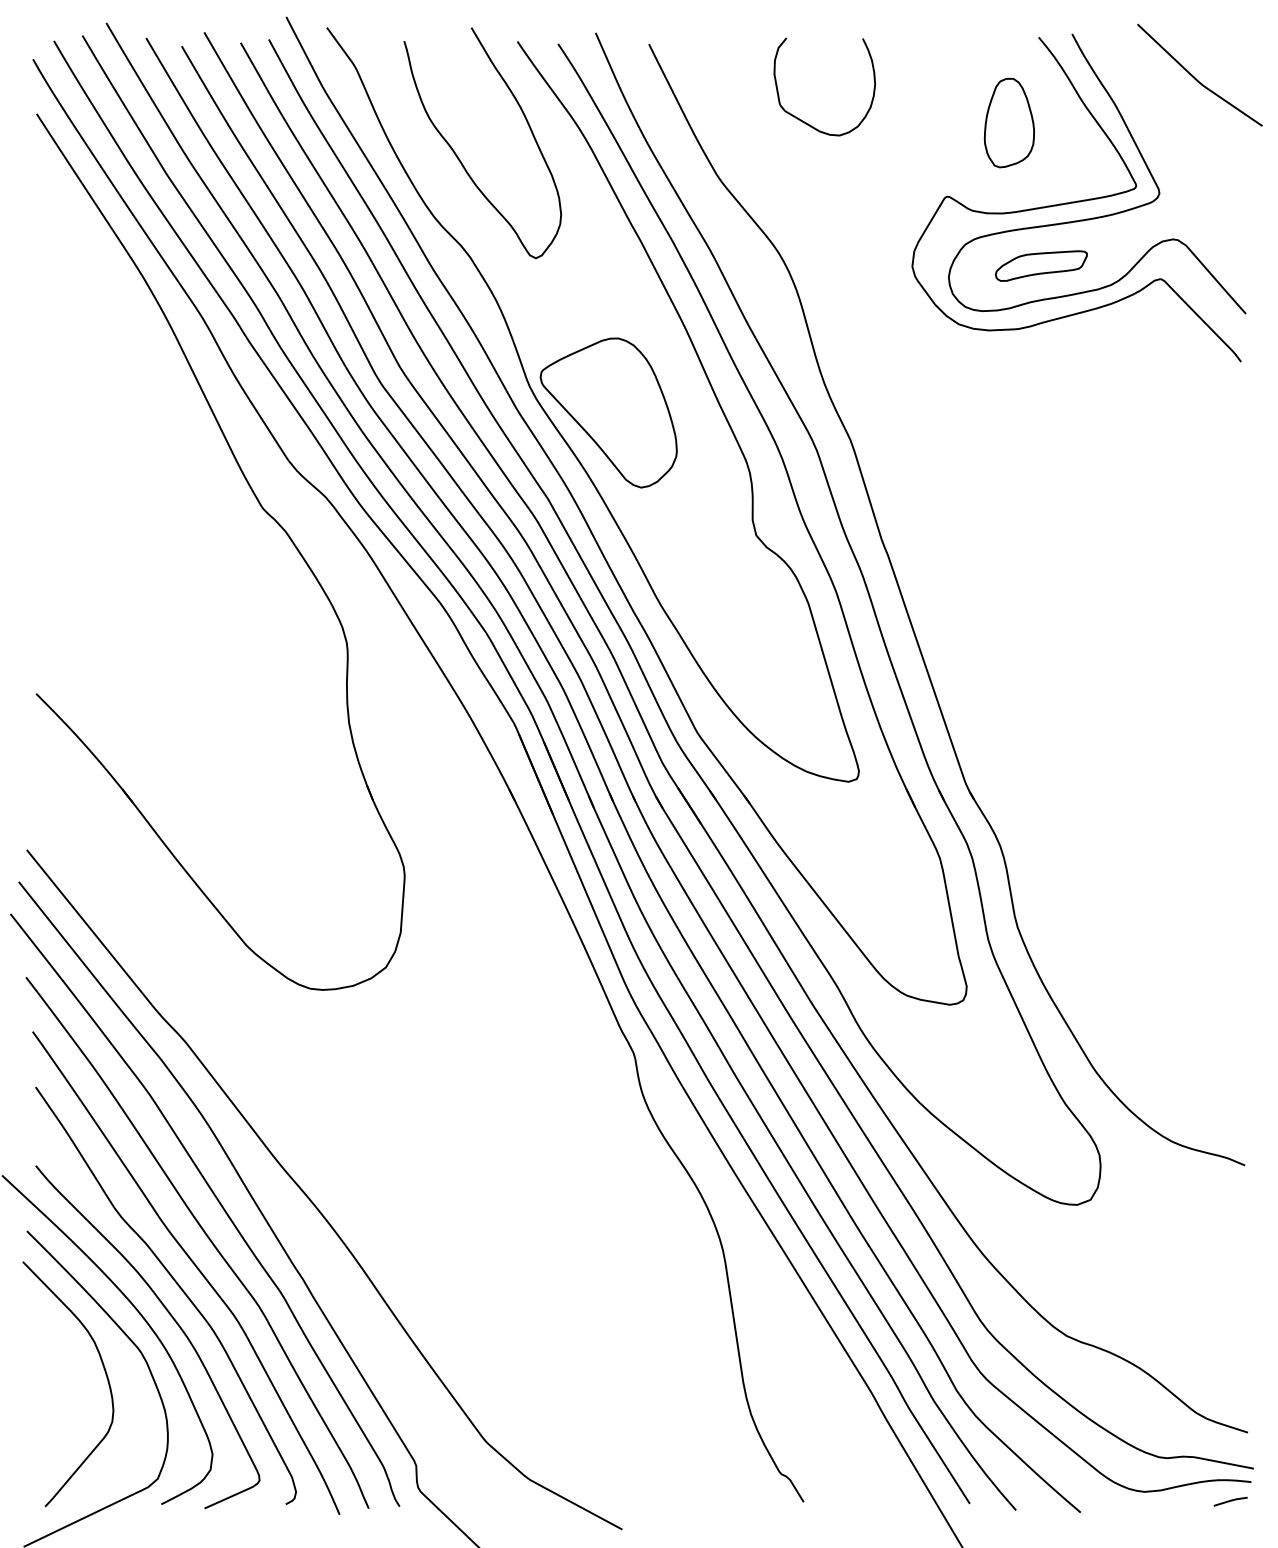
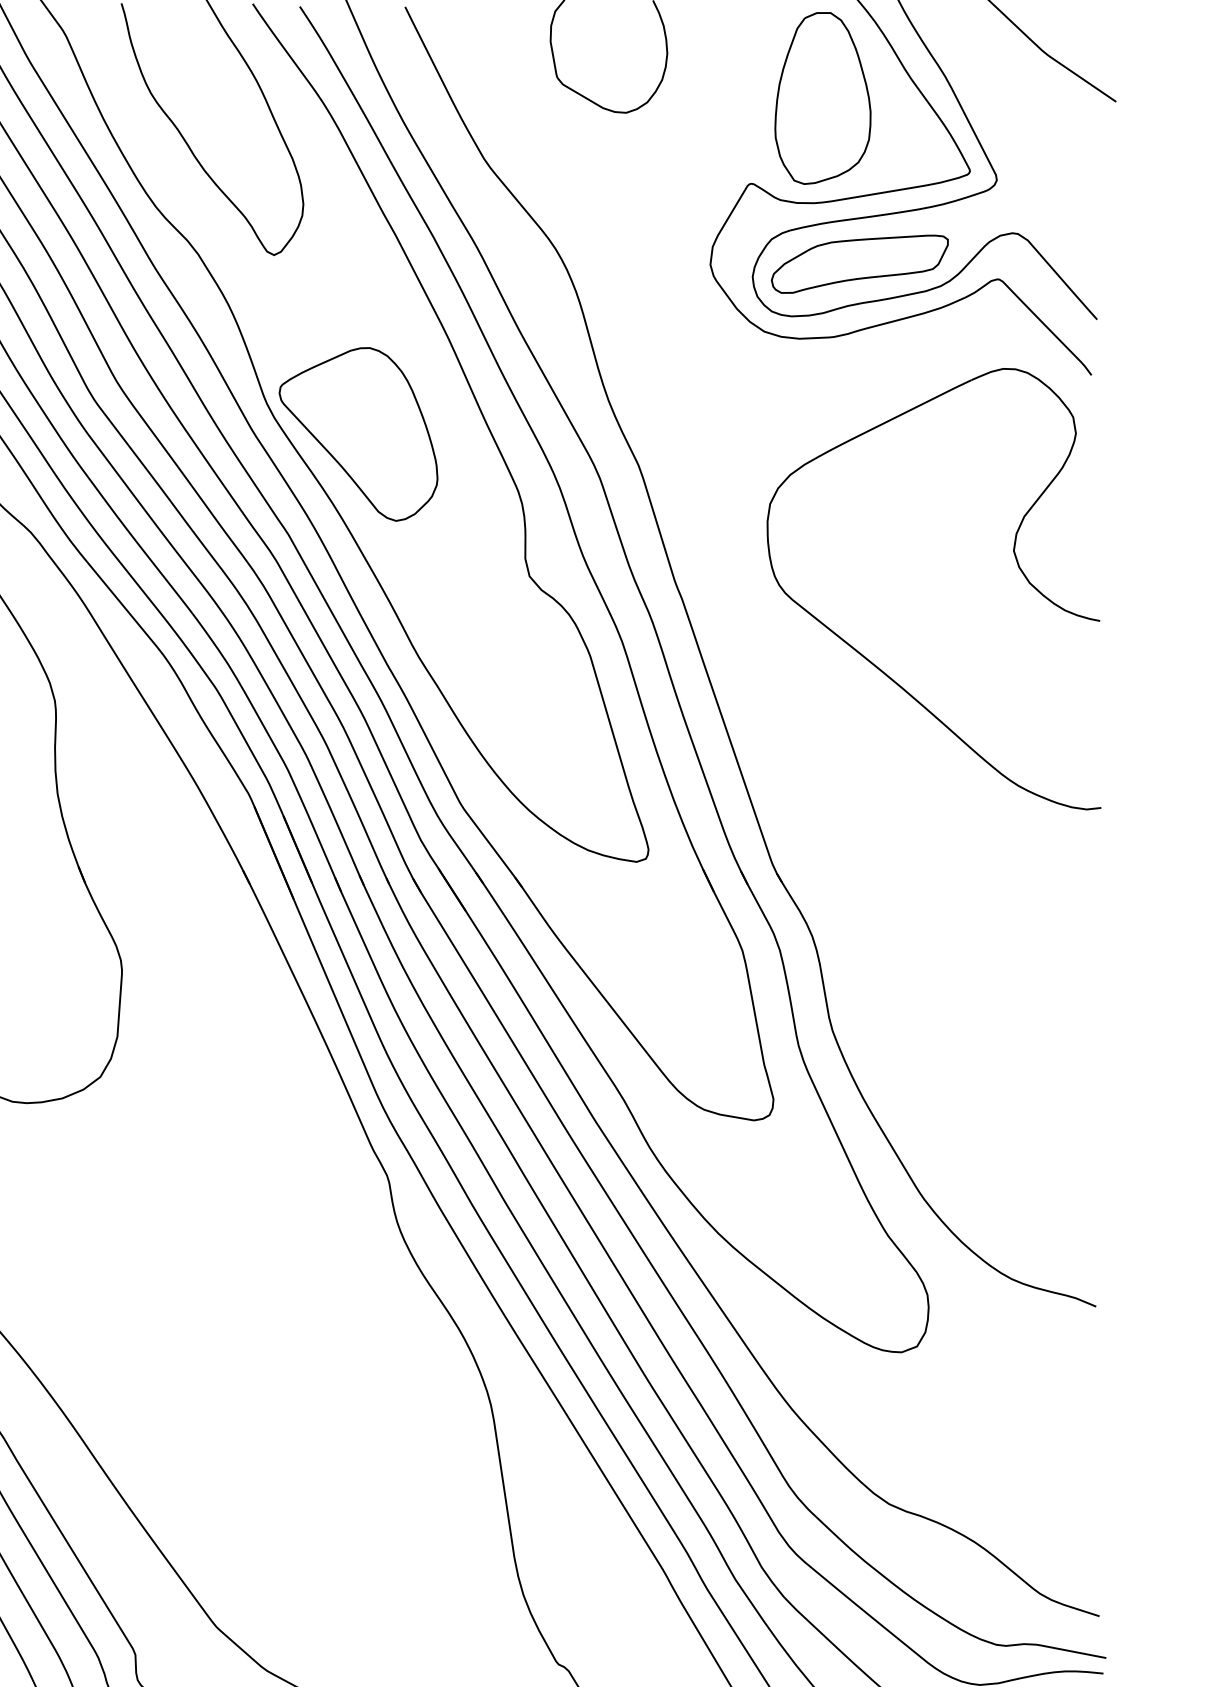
part: (1009, 122) -> (823, 97), size x1.67
part: (1041, 265) -> (860, 263), size x1.67
part: (1175, 521) -> (1015, 560), added

